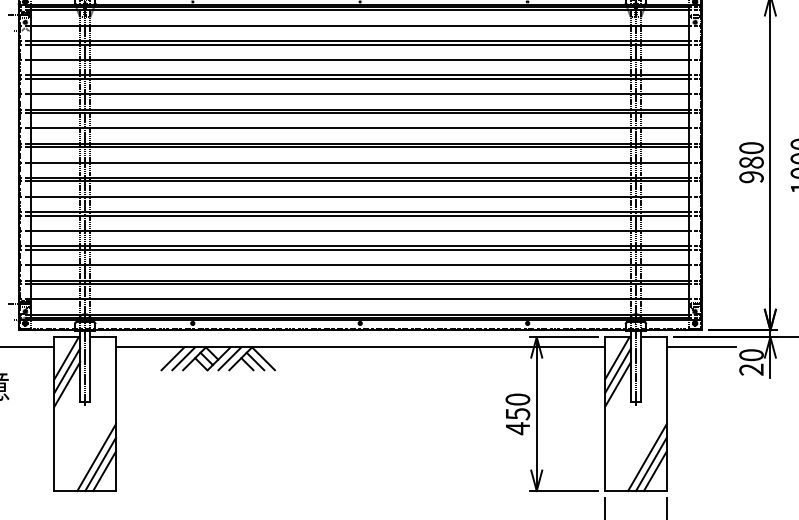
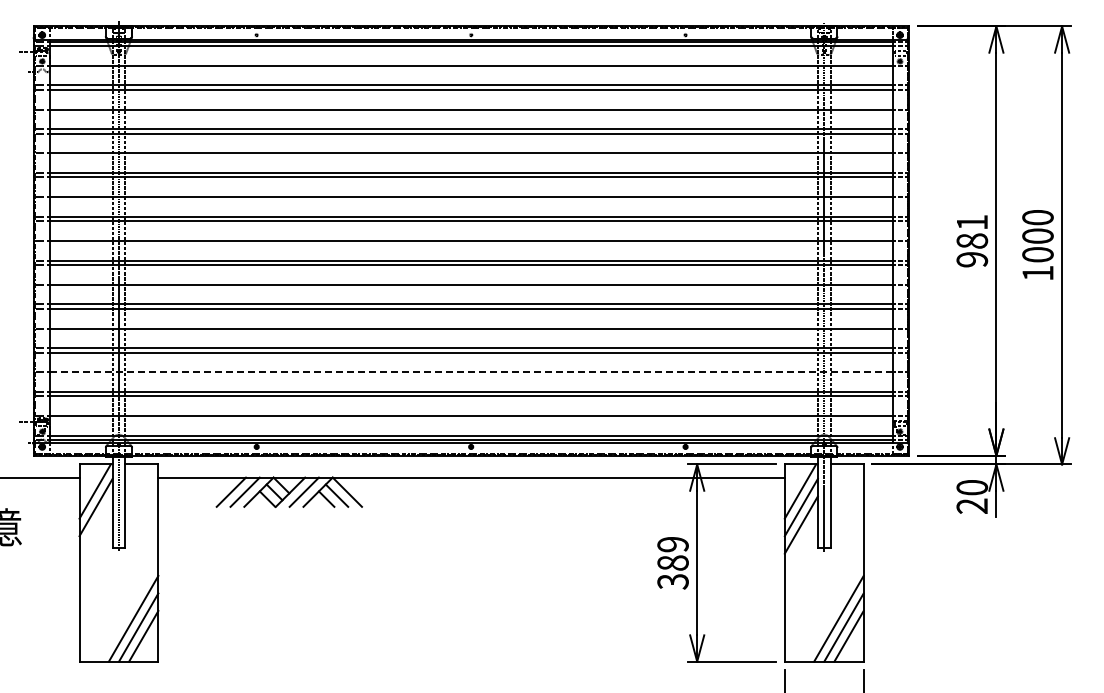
text: (751, 148) -> (972, 222), 980 -> 981
line: (359, 265) -> (470, 372), solid -> dashed
line: (700, 347) -> (907, 477), removed
line: (66, 383) -> (95, 524), removed
text: (517, 414) -> (672, 563), 450 -> 389

